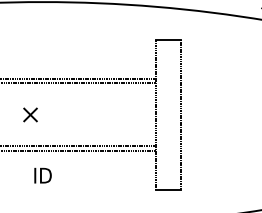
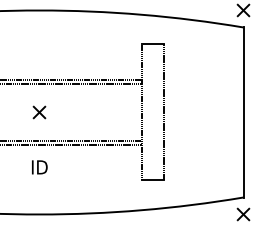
part: (30, 114) -> (39, 112), moved

